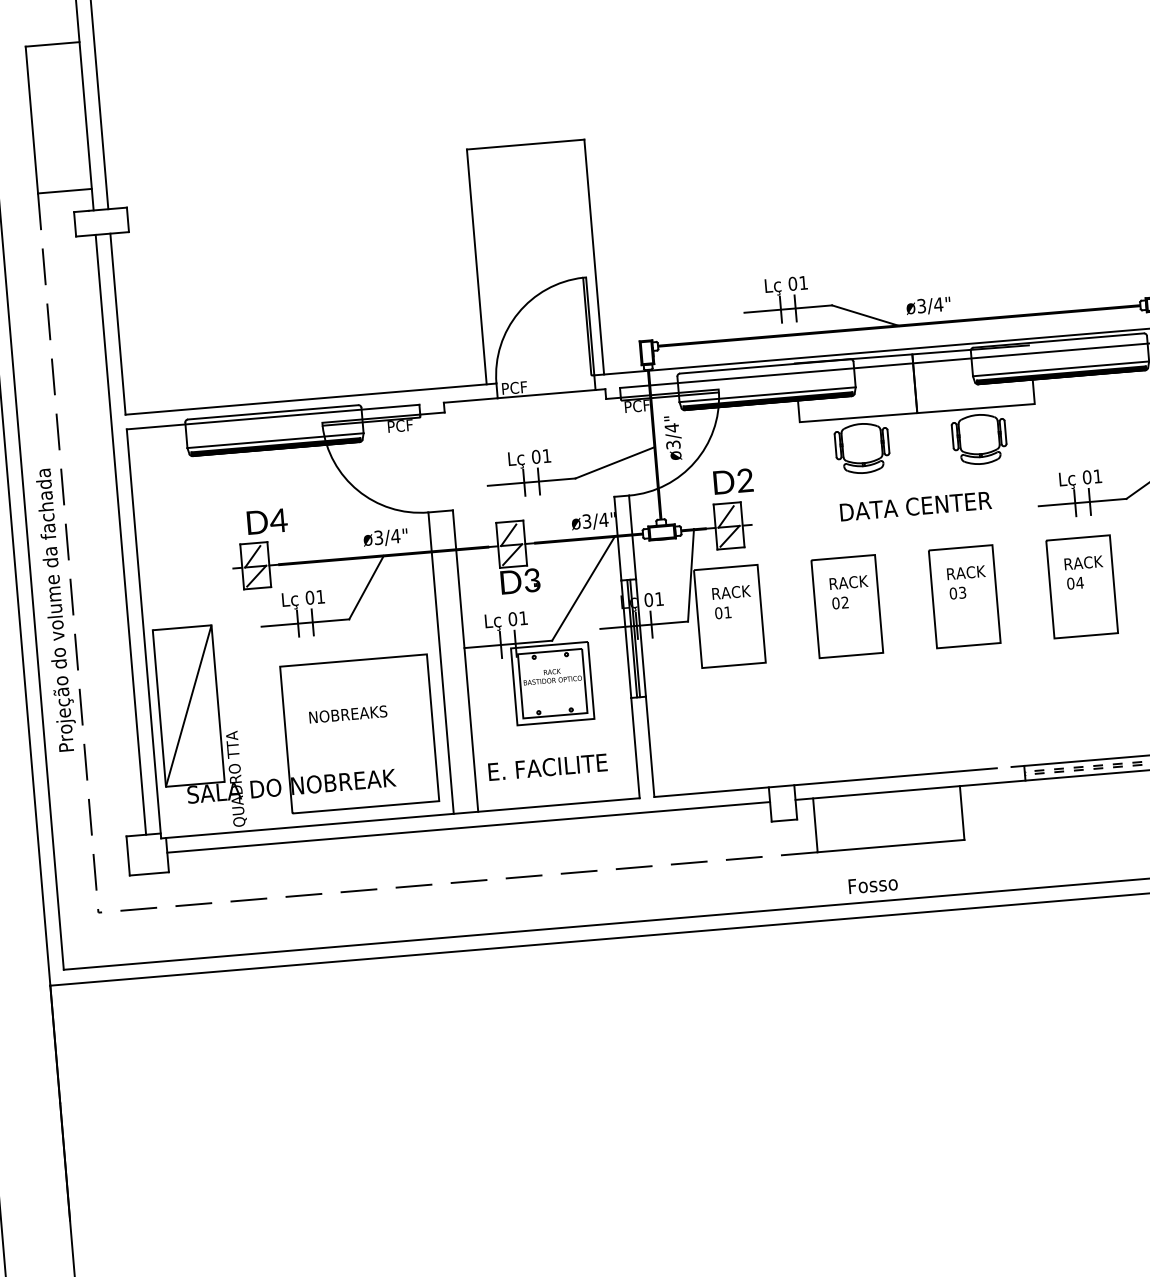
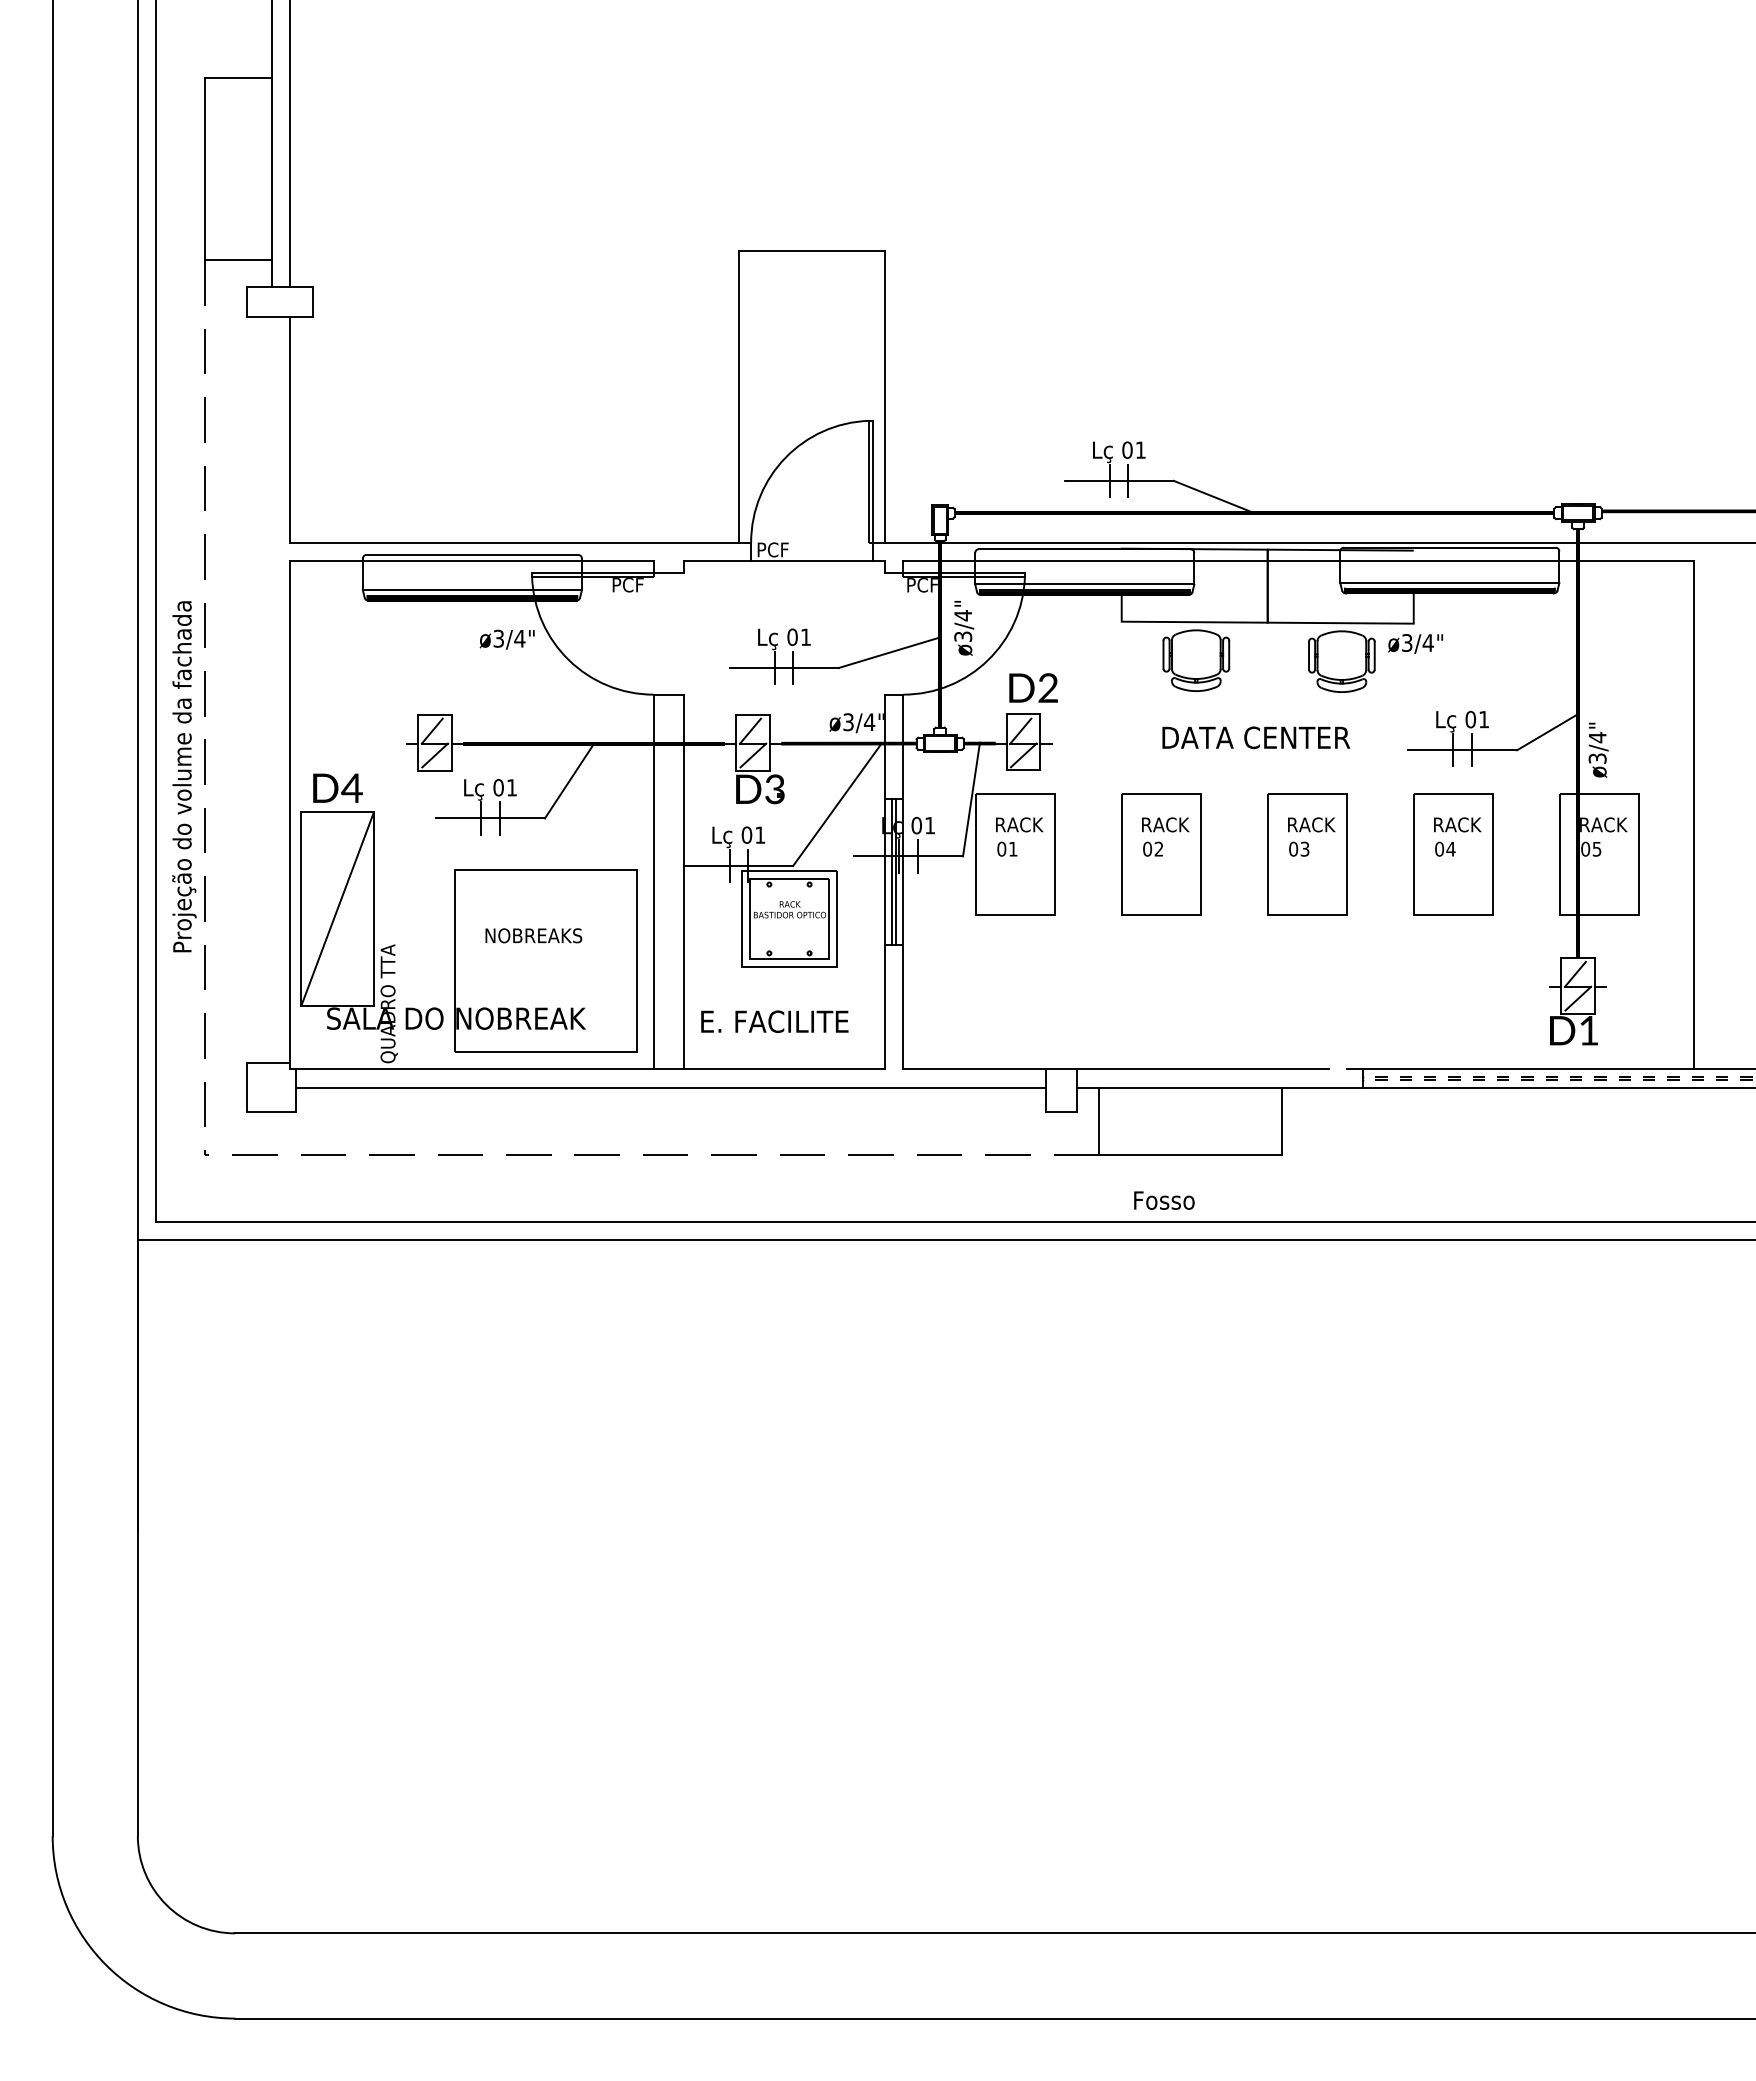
text: (928, 305) -> (1415, 643), moved
text: (266, 521) -> (337, 787), moved
line: (120, 534) -> (271, 690), removed
text: (384, 537) -> (506, 639), moved

